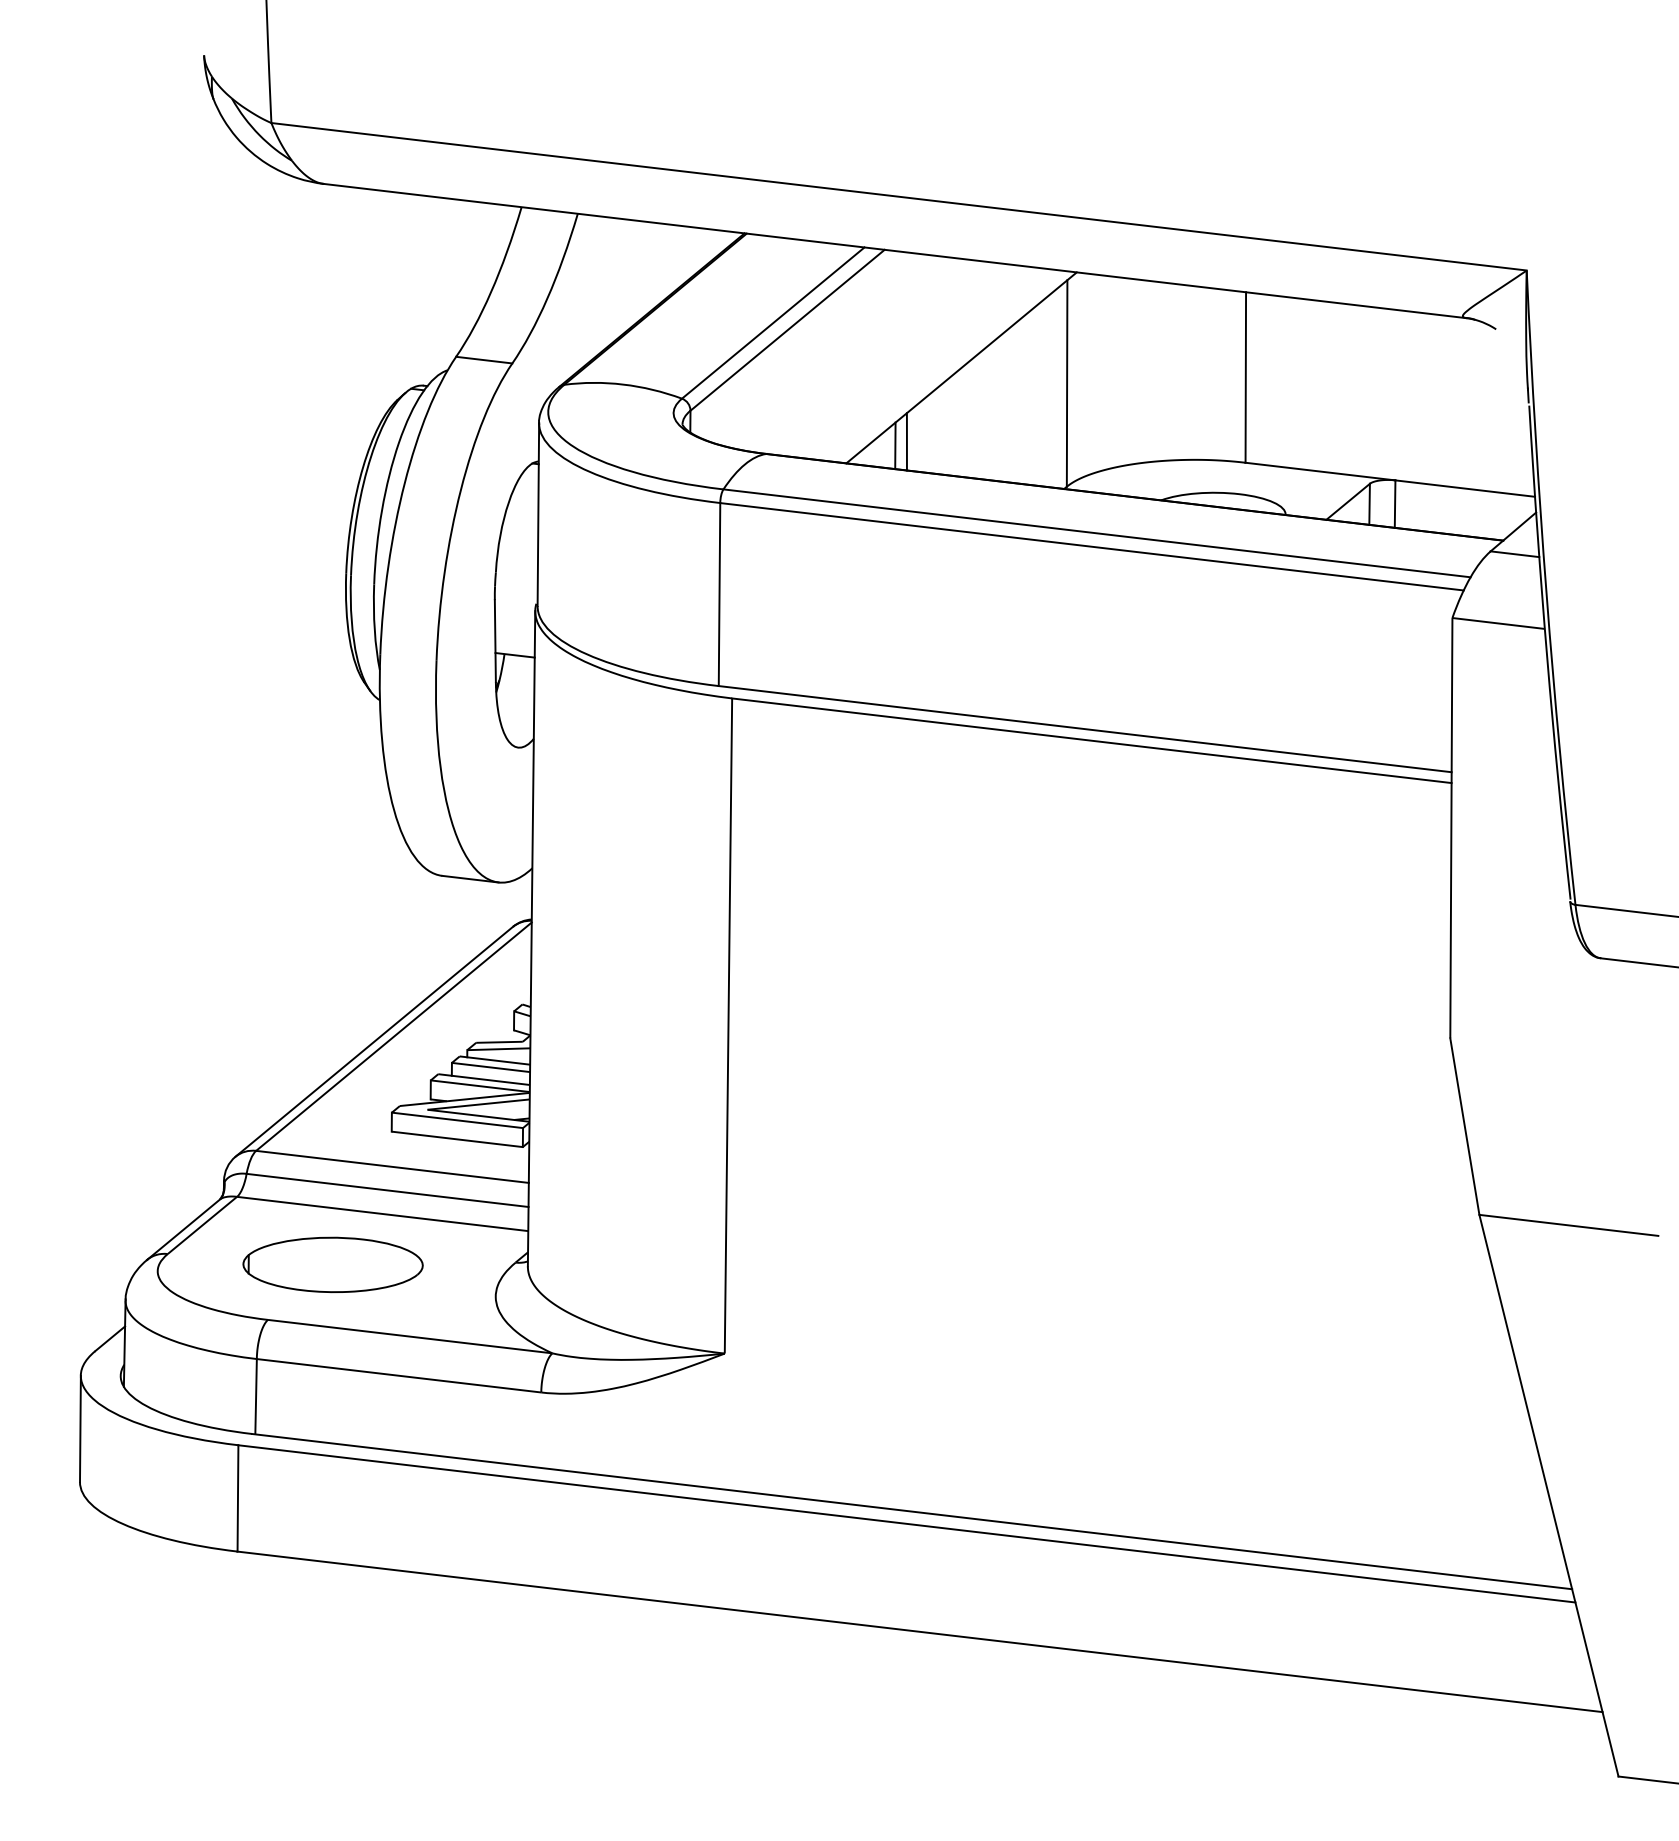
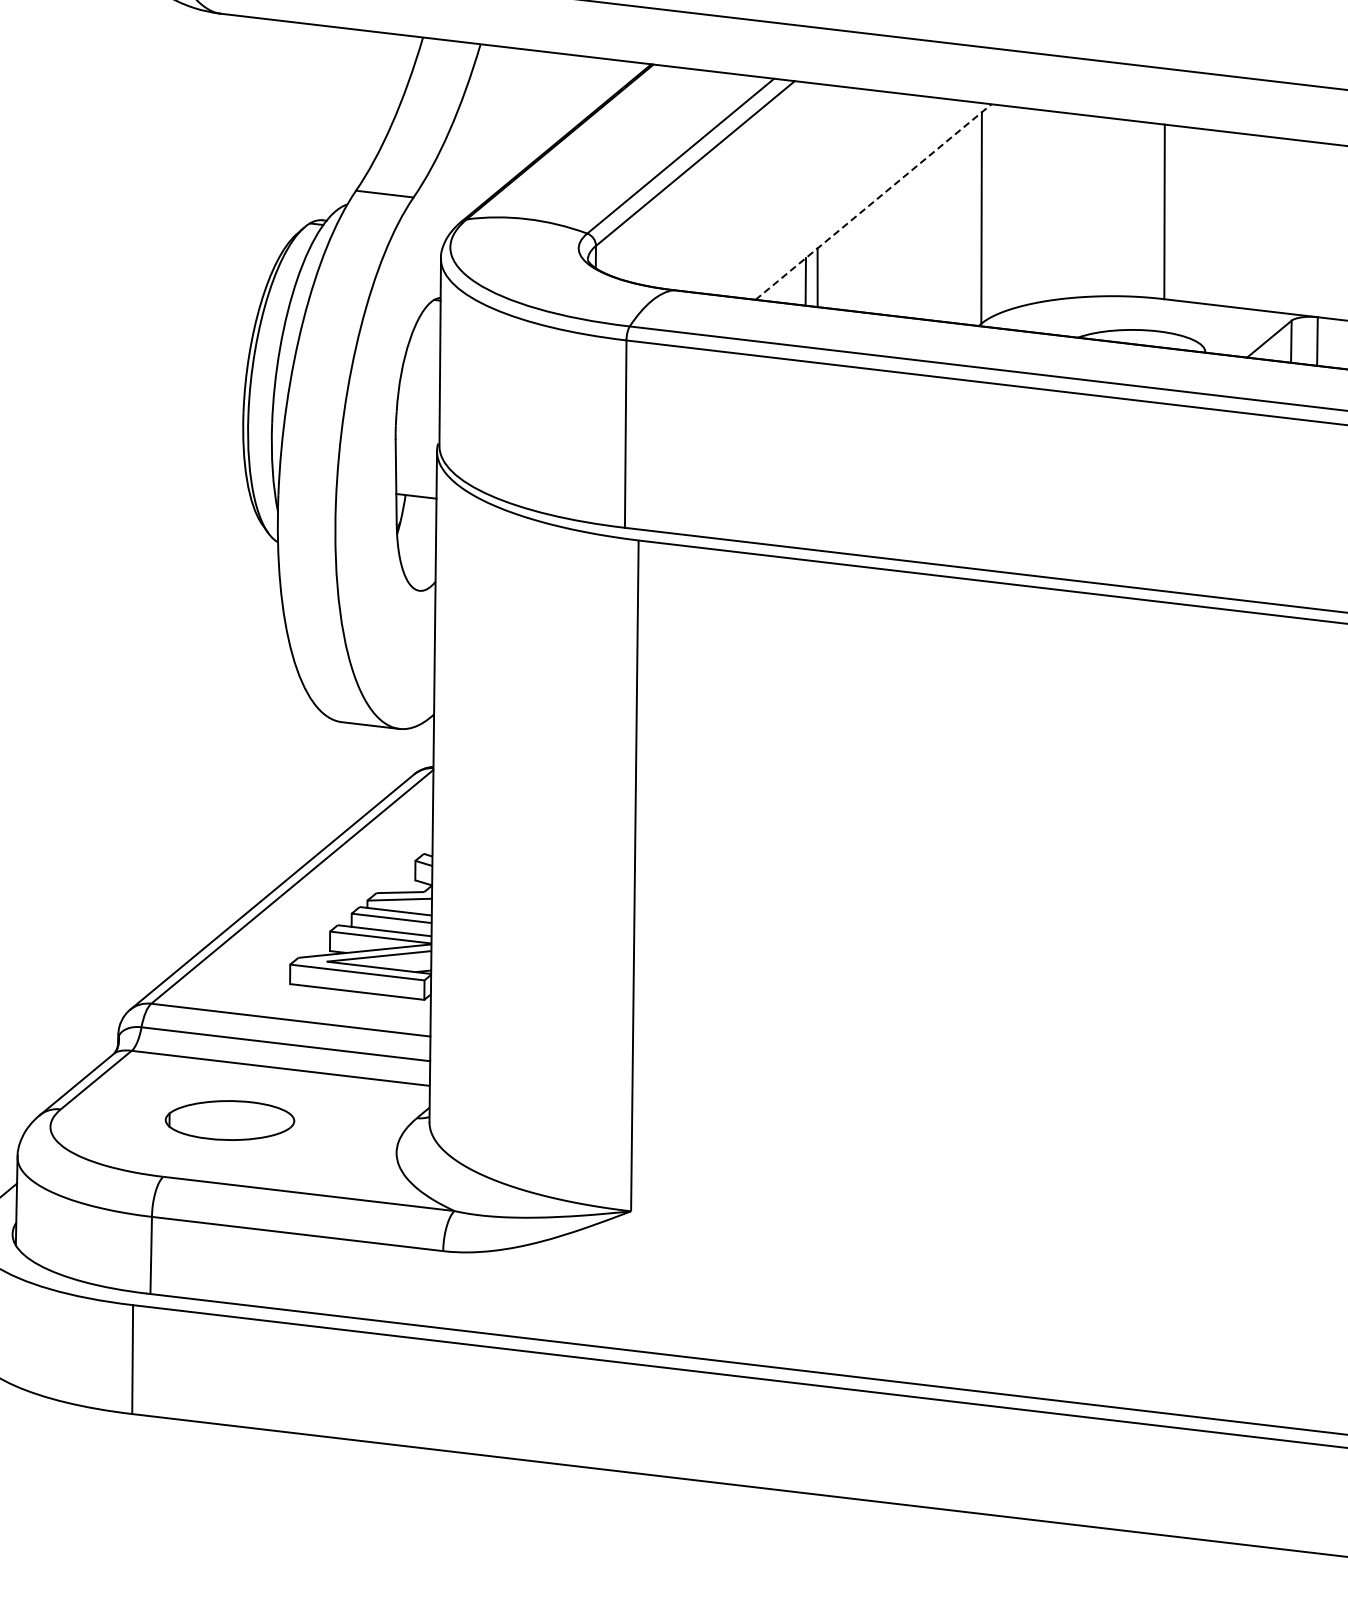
line: (961, 367) -> (873, 201), solid -> dashed
part: (332, 1264) -> (229, 1120), size x0.7

